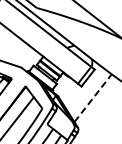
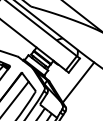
line: (93, 97) -> (78, 81), dashed -> solid

